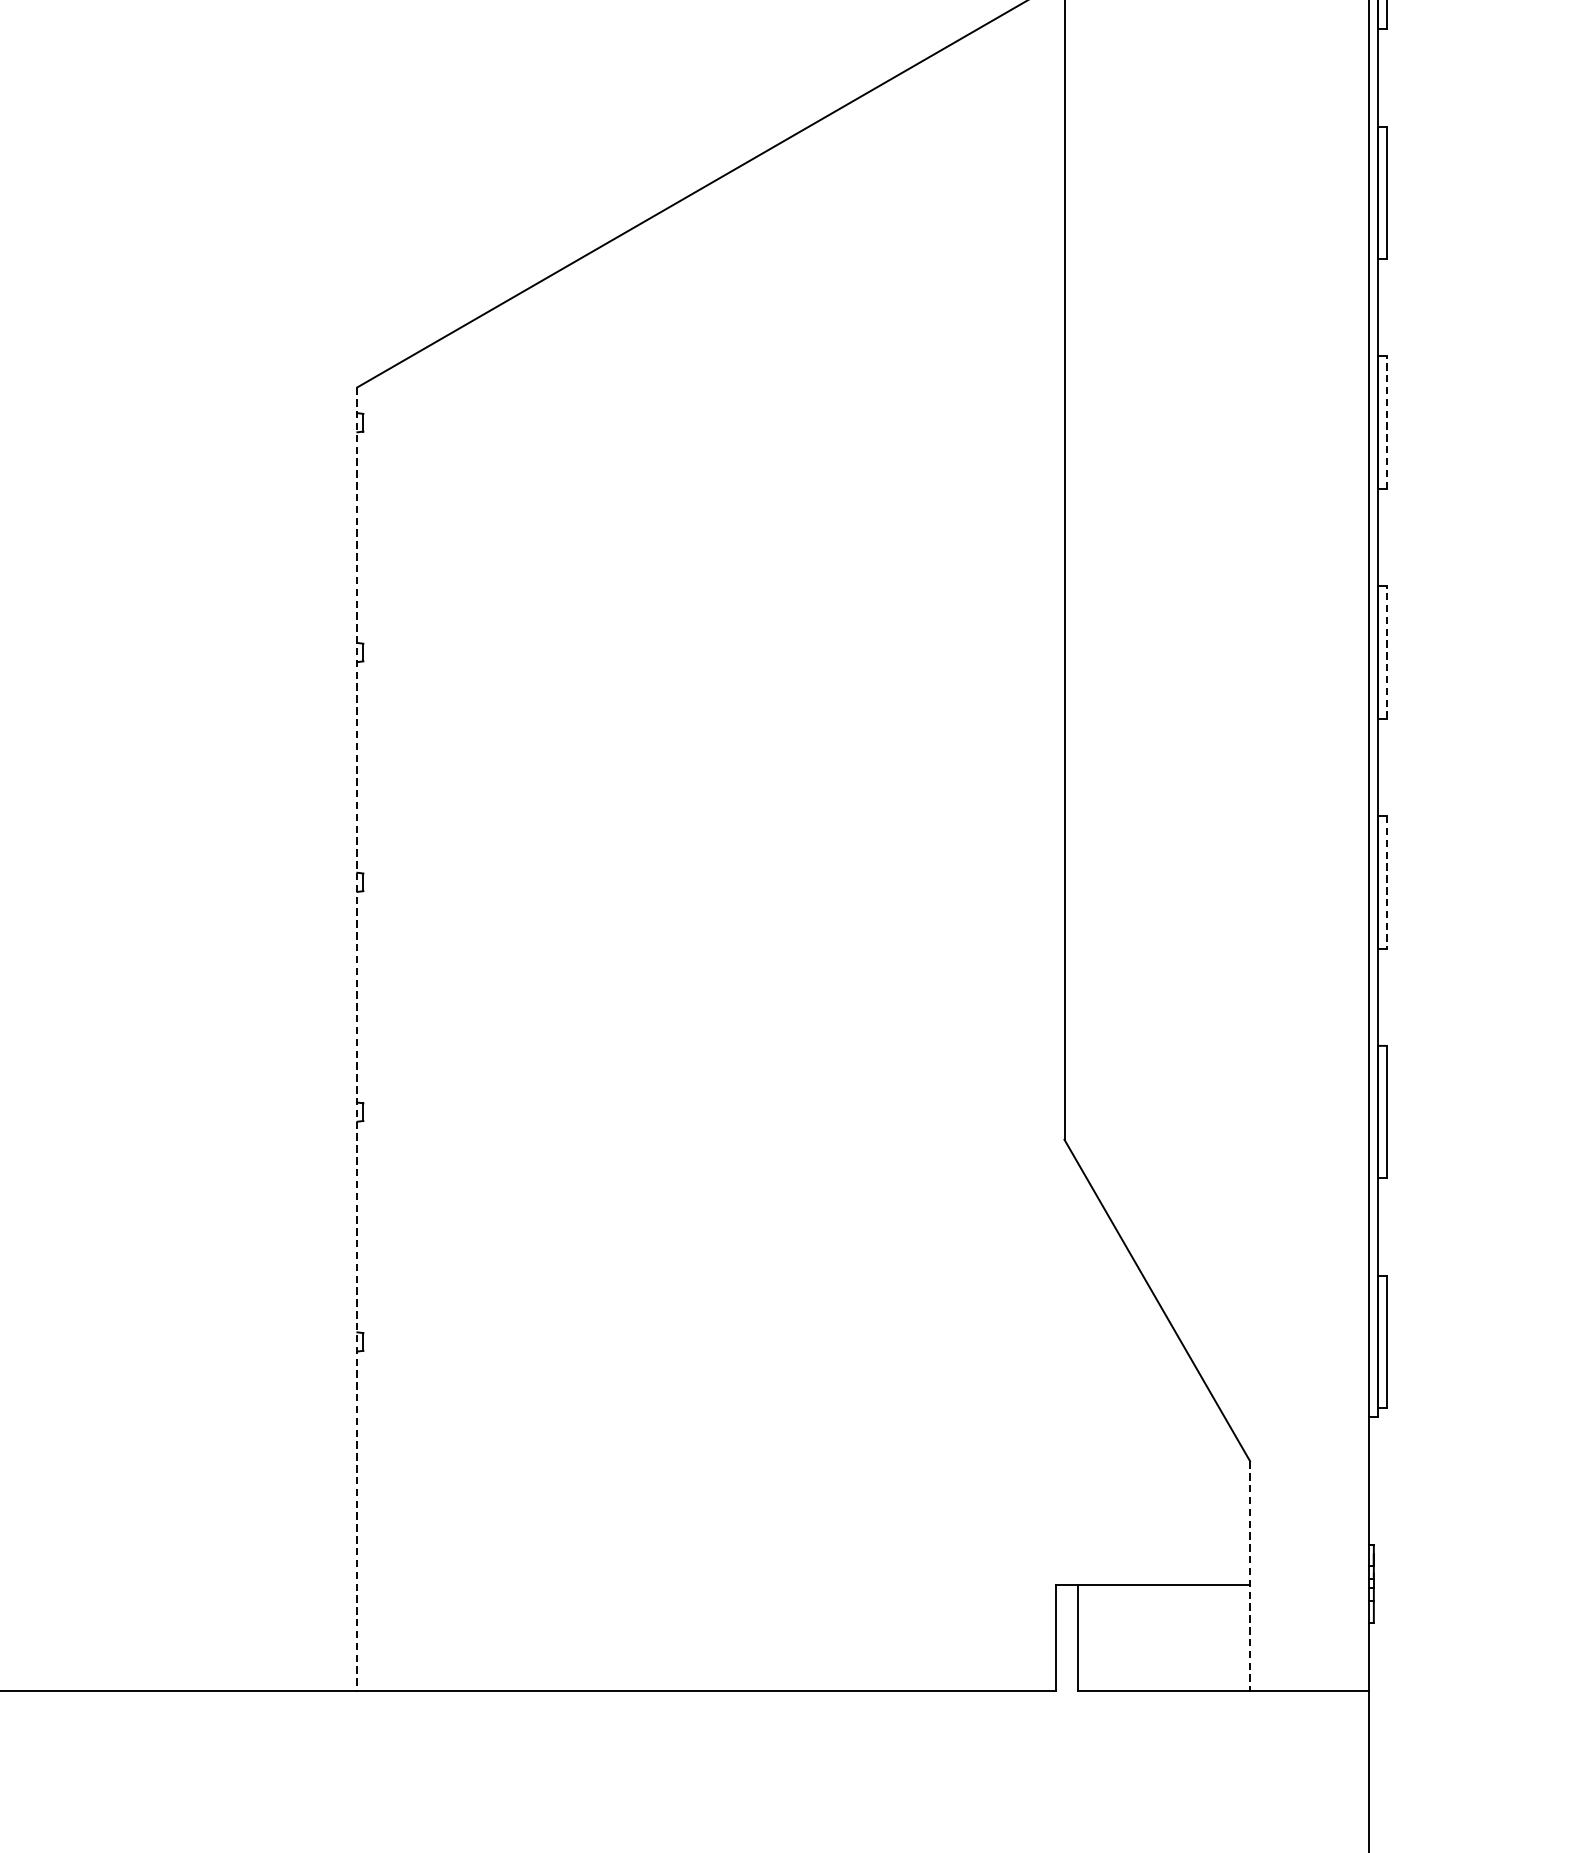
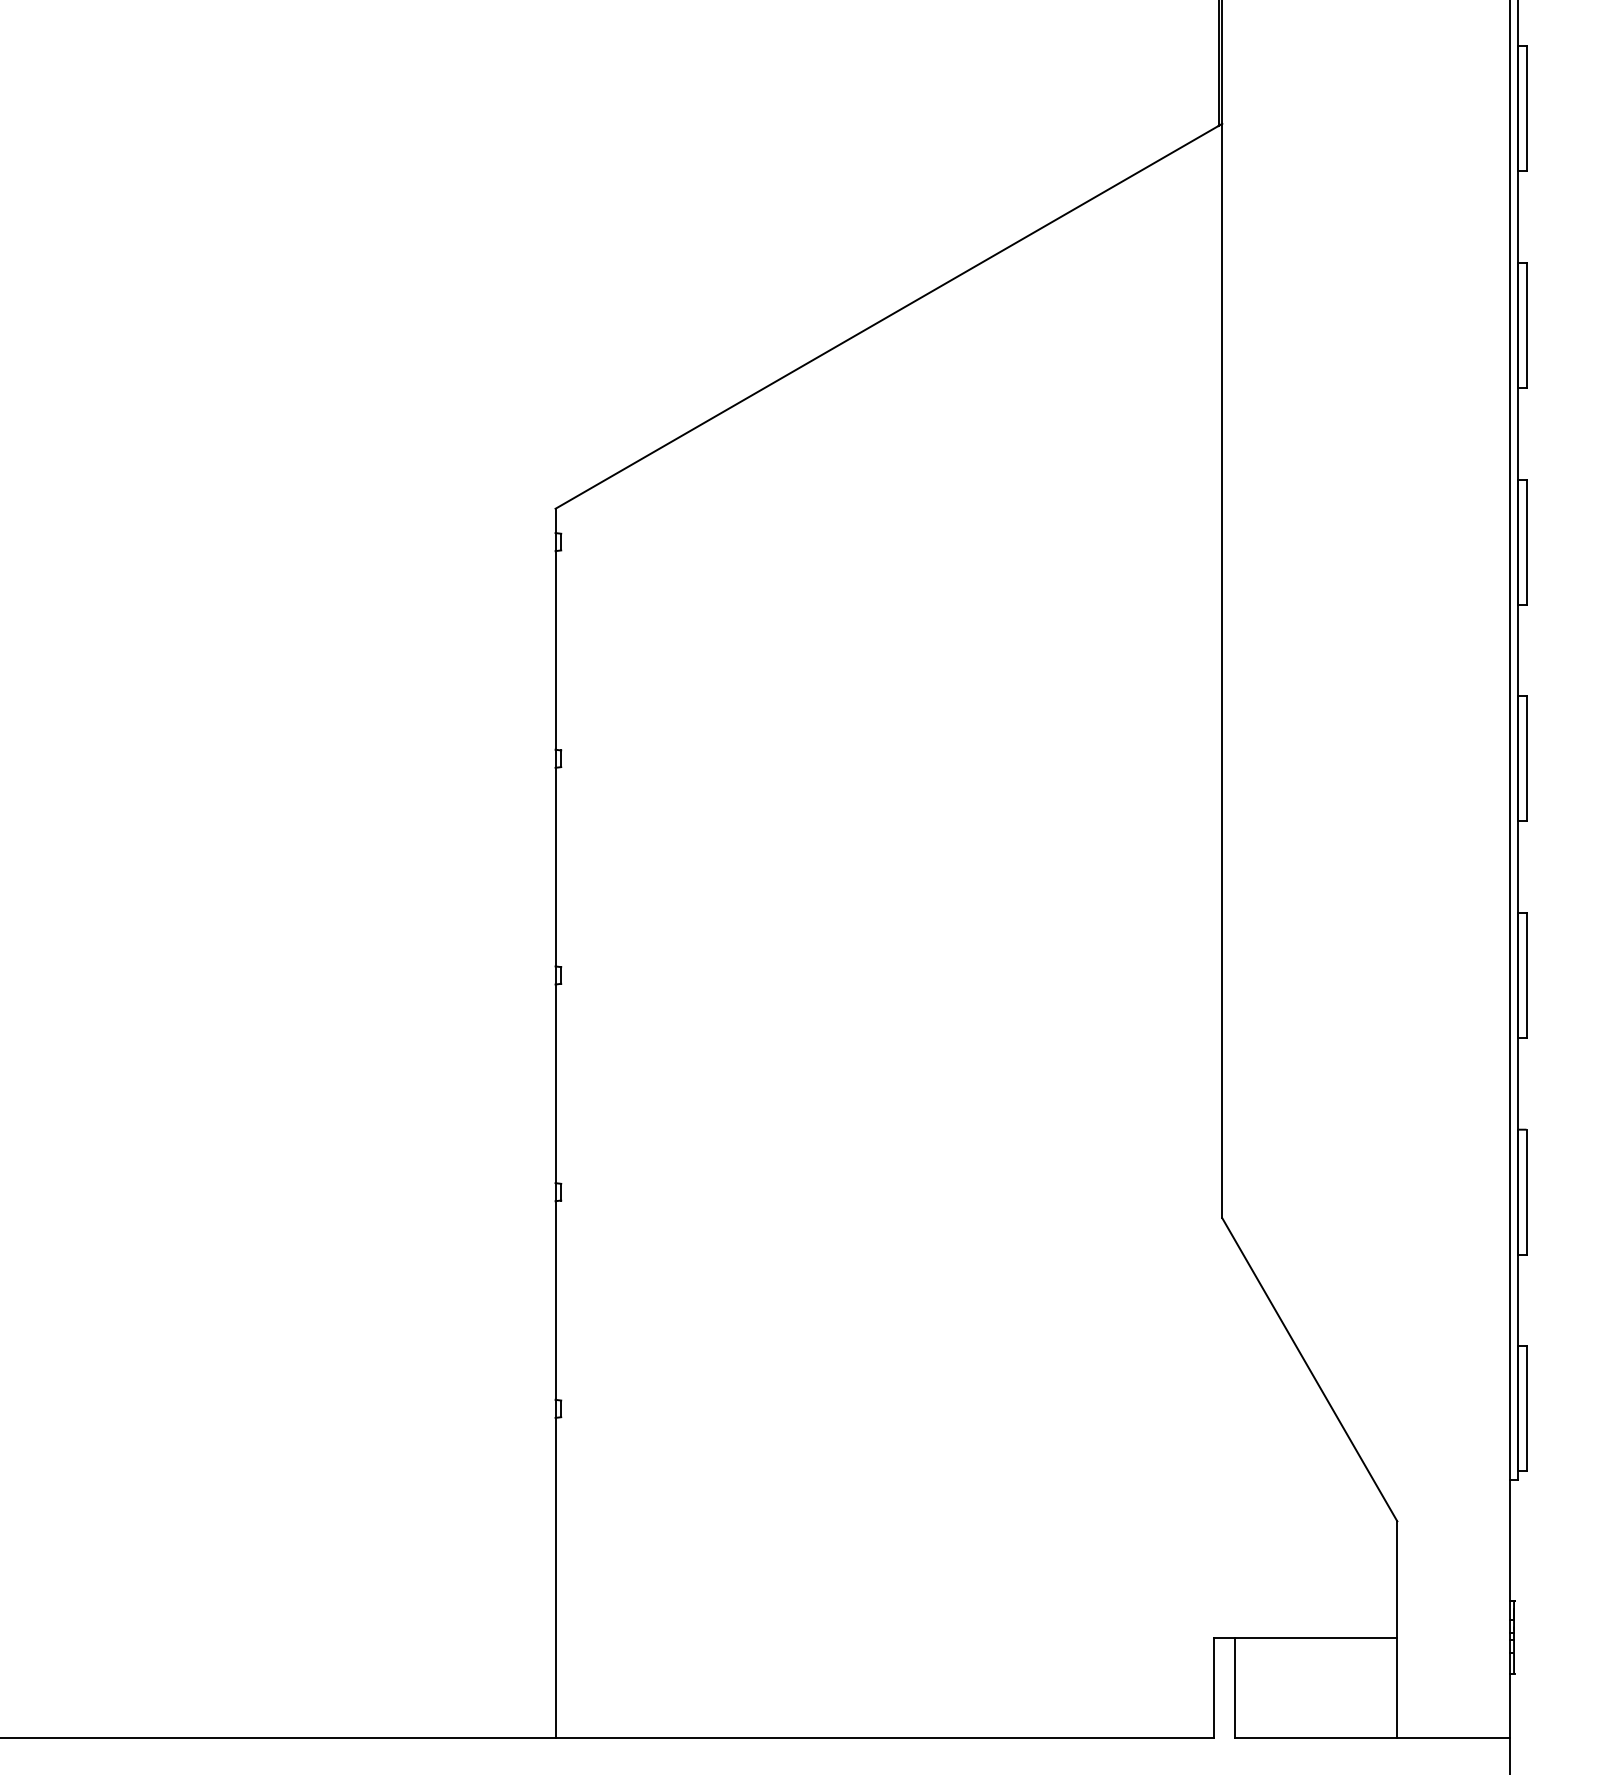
line: (1387, 423) -> (1526, 542), dashed -> solid
line: (1387, 652) -> (1526, 758), dashed -> solid
line: (1387, 882) -> (1526, 975), dashed -> solid
line: (357, 1039) -> (555, 1123), dashed -> solid
line: (1250, 1576) -> (1397, 1630), dashed -> solid

